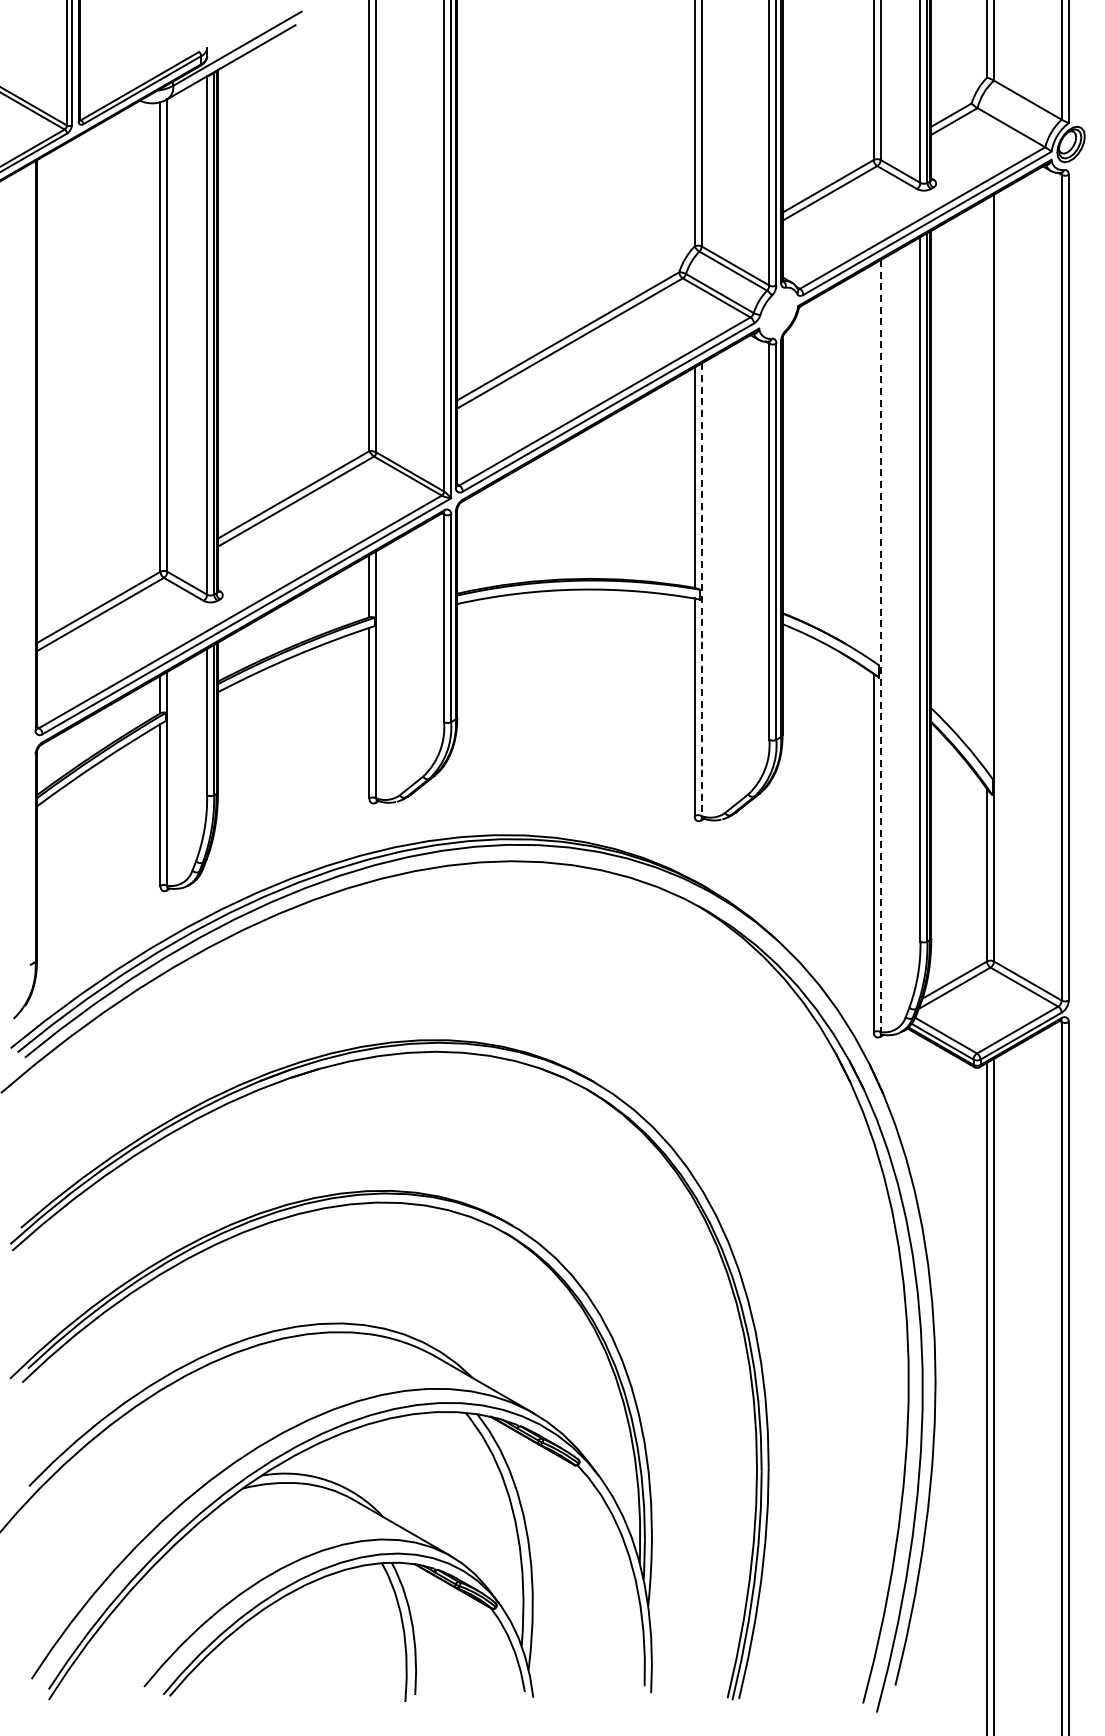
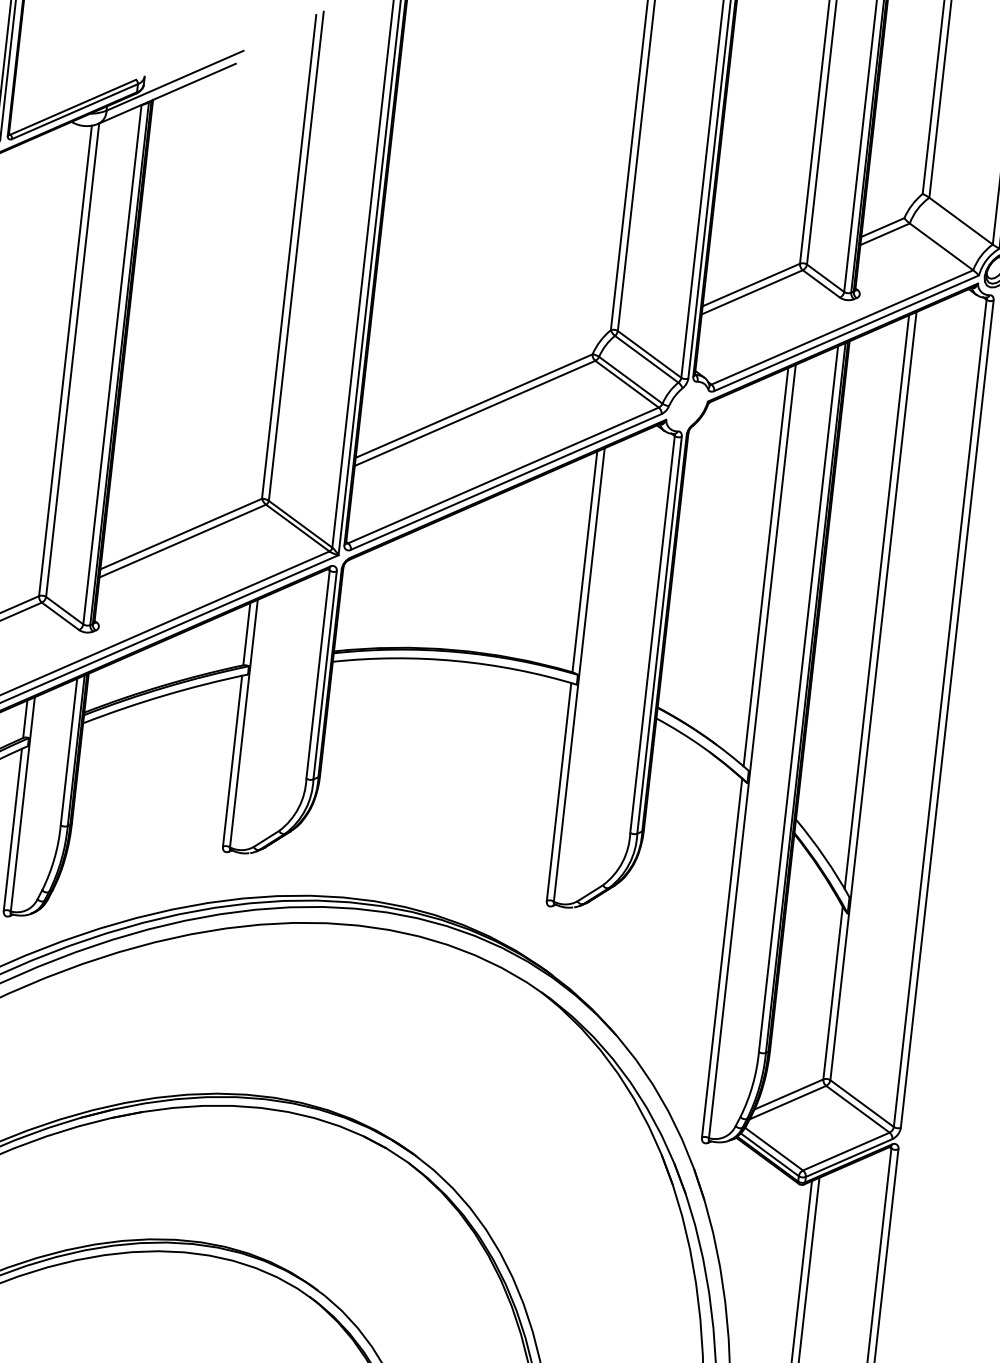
line: (873, 462) -> (765, 566), added
line: (987, 484) -> (877, 601), added
line: (701, 590) -> (579, 675), dashed -> solid
line: (880, 646) -> (752, 751), dashed -> solid

